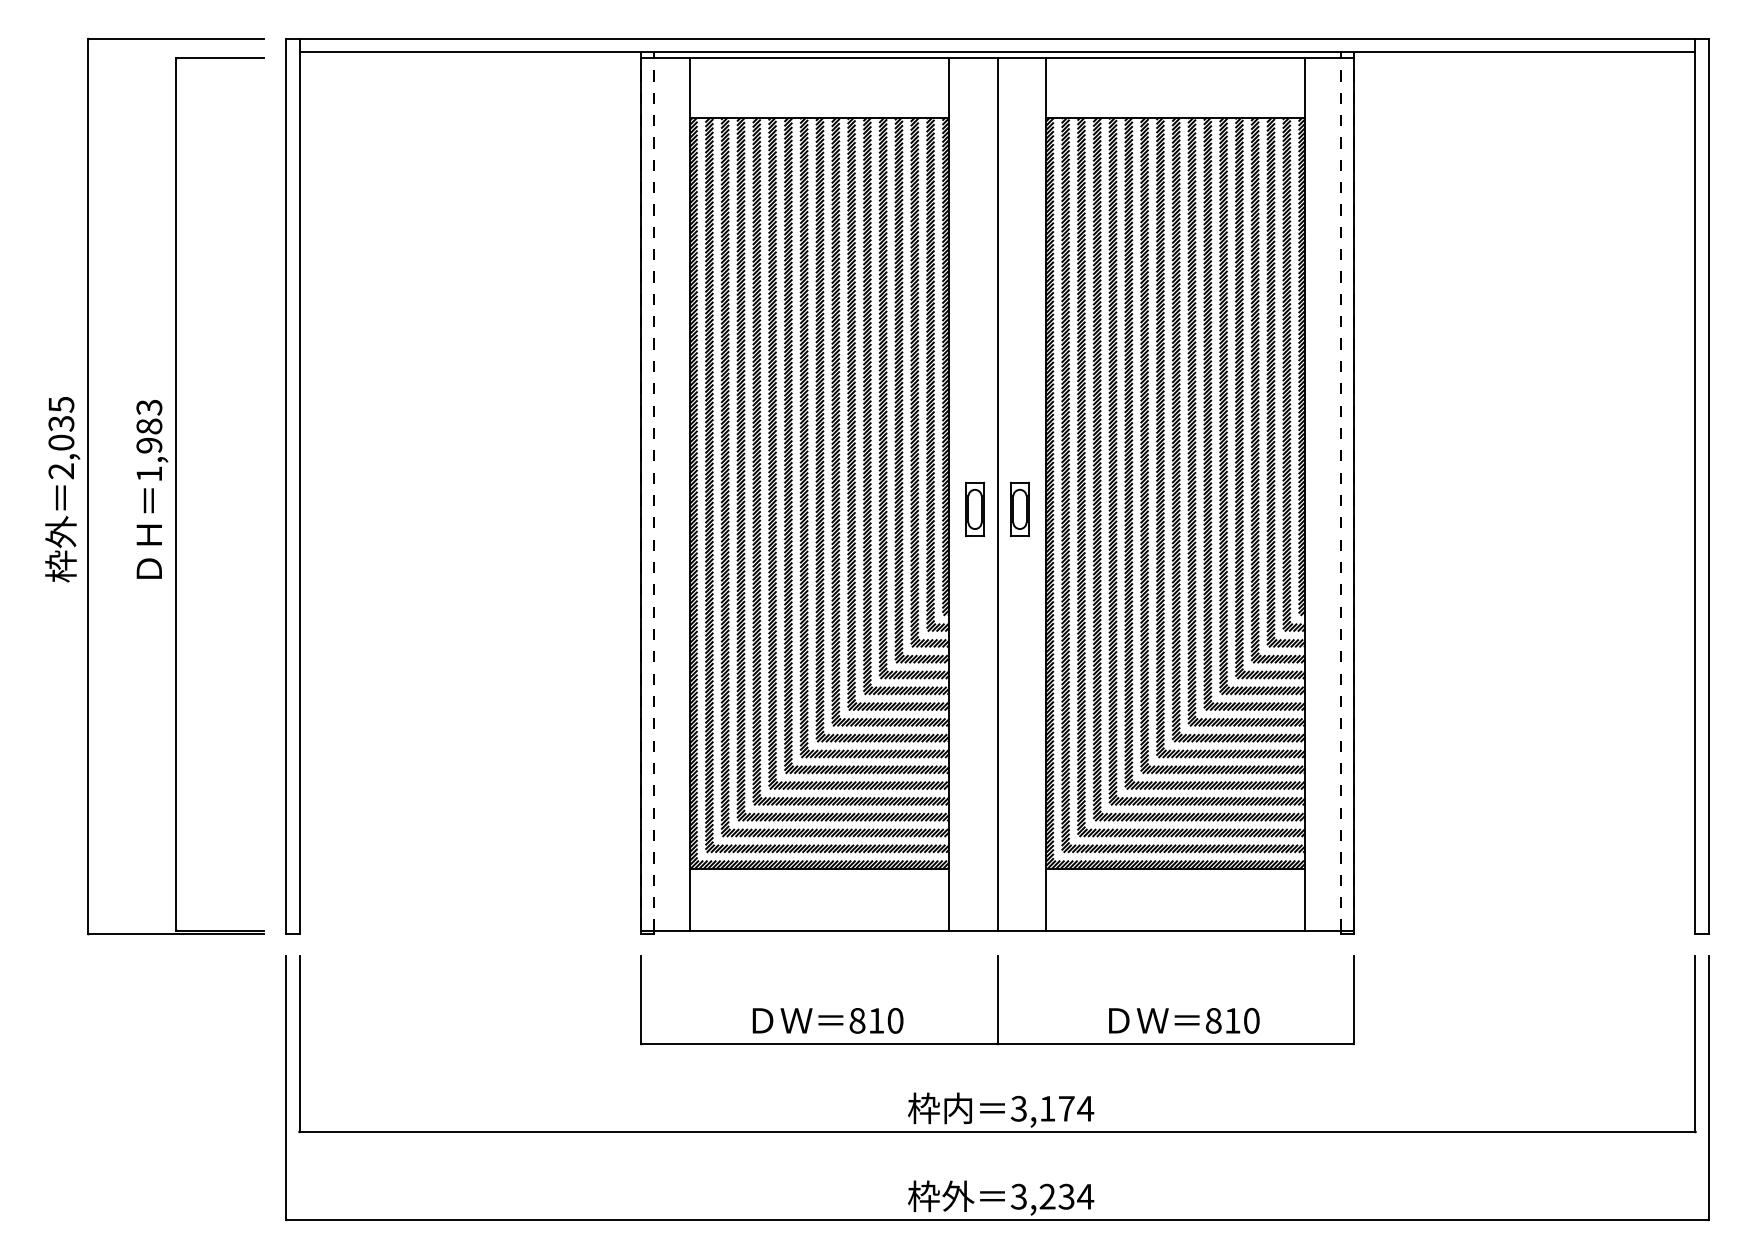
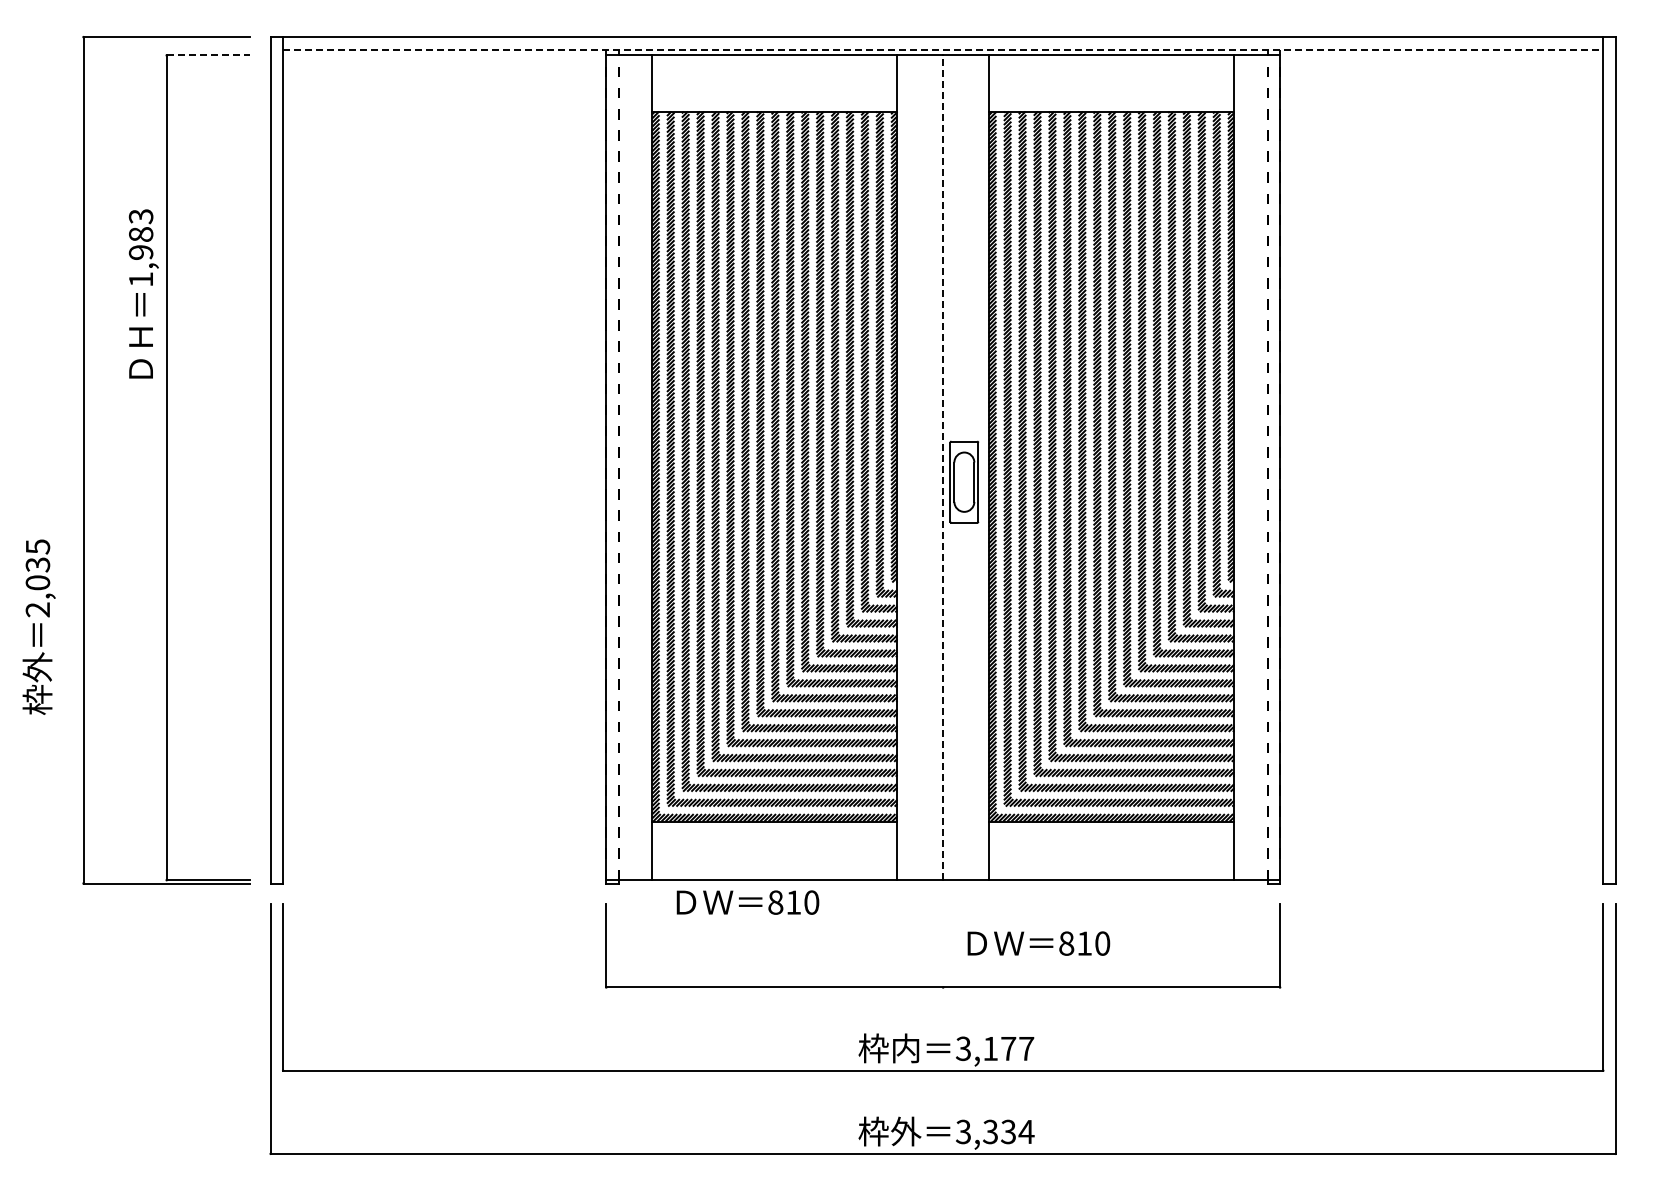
line: (997, 52) -> (943, 49), solid -> dashed
line: (220, 58) -> (208, 55), solid -> dashed
text: (62, 488) -> (38, 626), moved
text: (151, 488) -> (143, 293), moved
line: (997, 494) -> (943, 467), solid -> dashed
part: (974, 508) -> (921, 481), removed
part: (1020, 508) -> (964, 481), size x1.6
line: (997, 999) -> (943, 945), removed
text: (827, 1020) -> (747, 902), moved
text: (1183, 1020) -> (1038, 943), moved
text: (1085, 1108) -> (1026, 1048), 3,174 -> 3,177
text: (1047, 1197) -> (990, 1132), 3,234 -> 3,334

